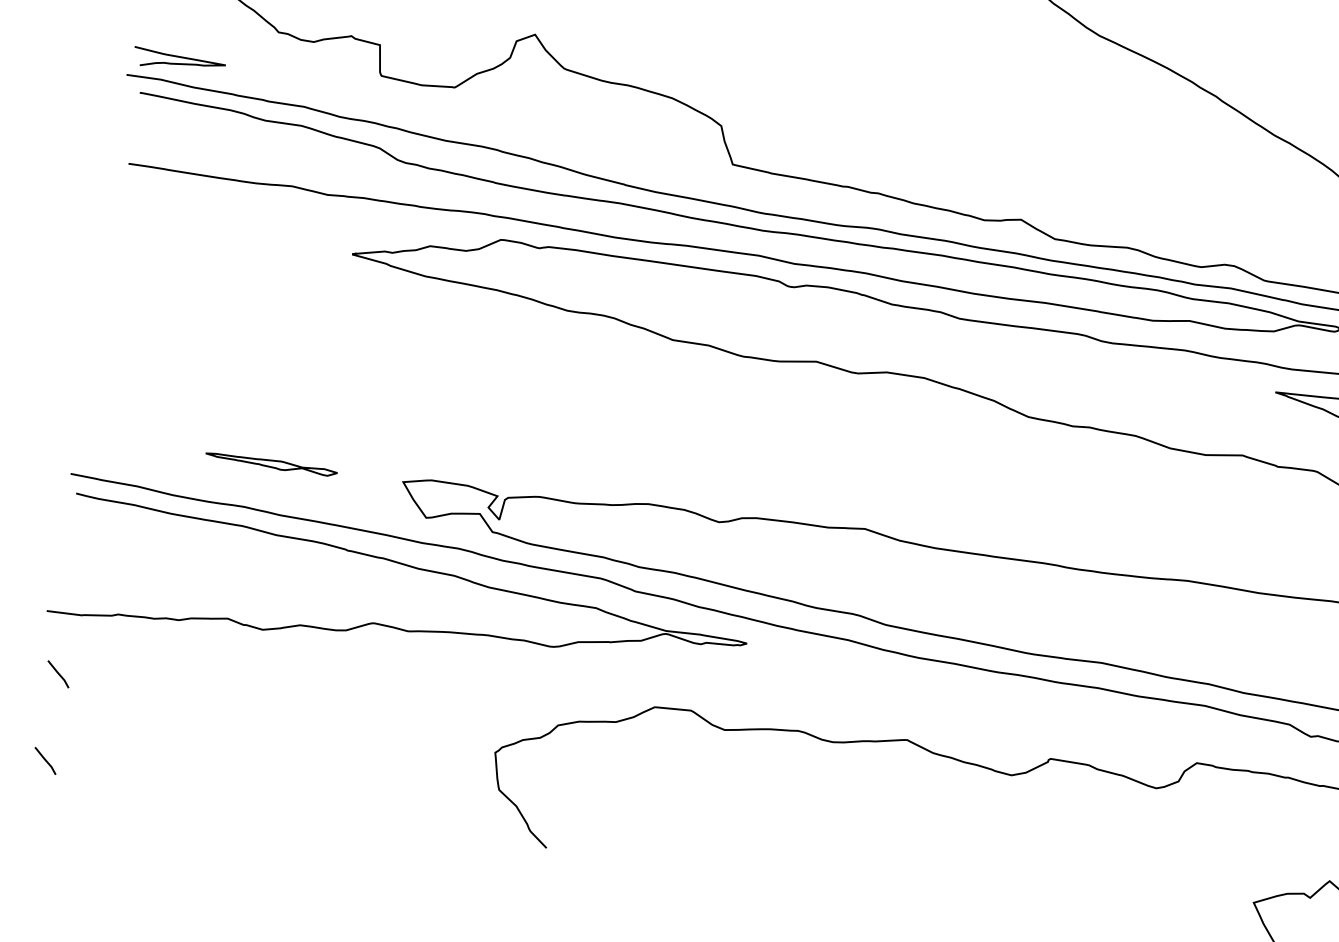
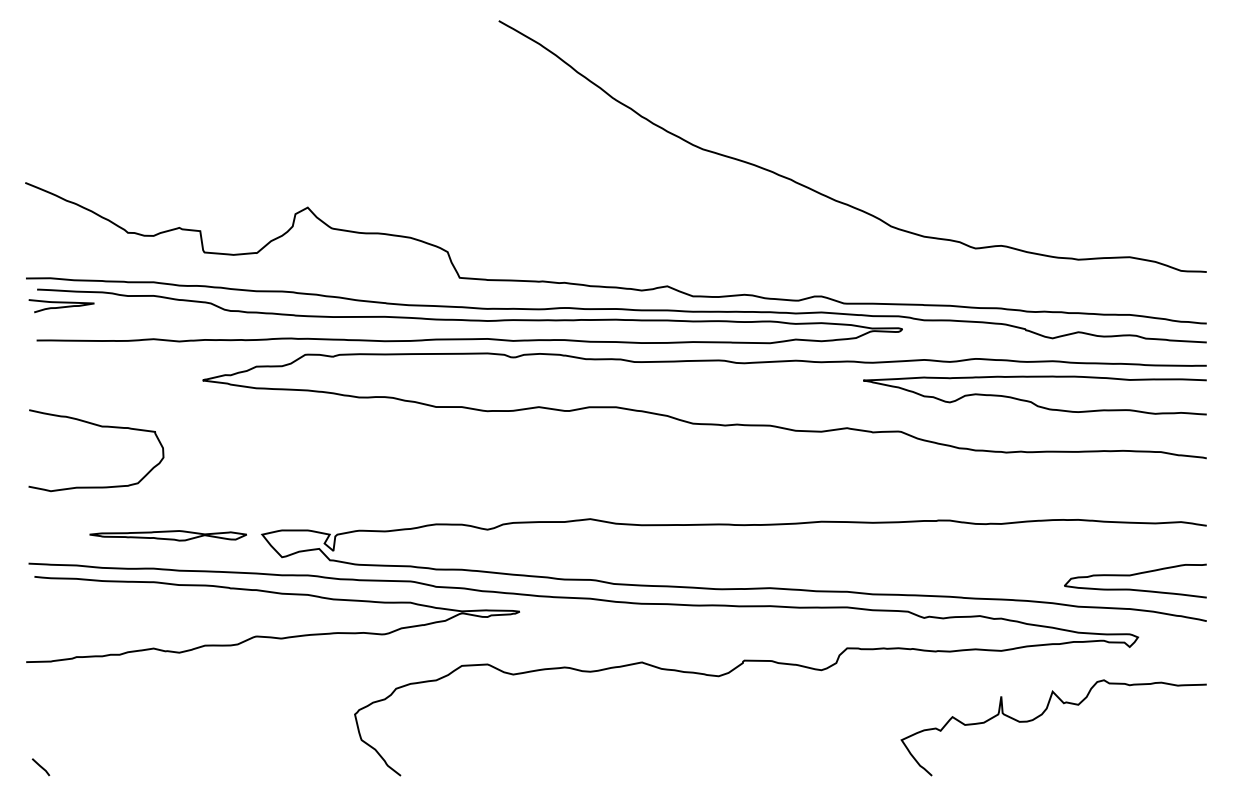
curve: (179, 62) -> (61, 306), moved
curve: (200, 298) -> (101, 427), added
part: (270, 463) -> (167, 535), size x1.67
line: (57, 674) -> (40, 705), removed

